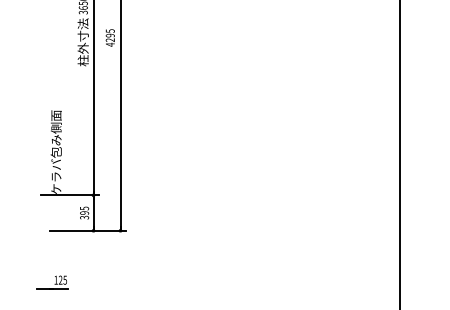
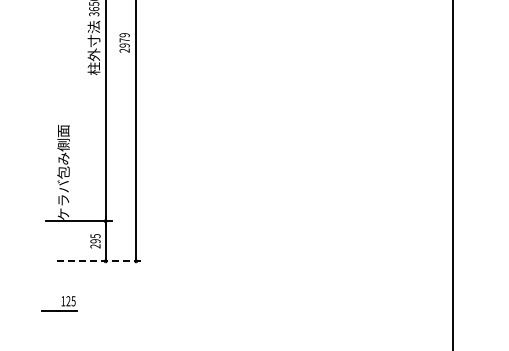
text: (110, 37) -> (124, 42), 4295 -> 2979
text: (84, 217) -> (95, 246), 395 -> 295
line: (88, 230) -> (99, 261), solid -> dashed
part: (52, 282) -> (59, 303), moved

